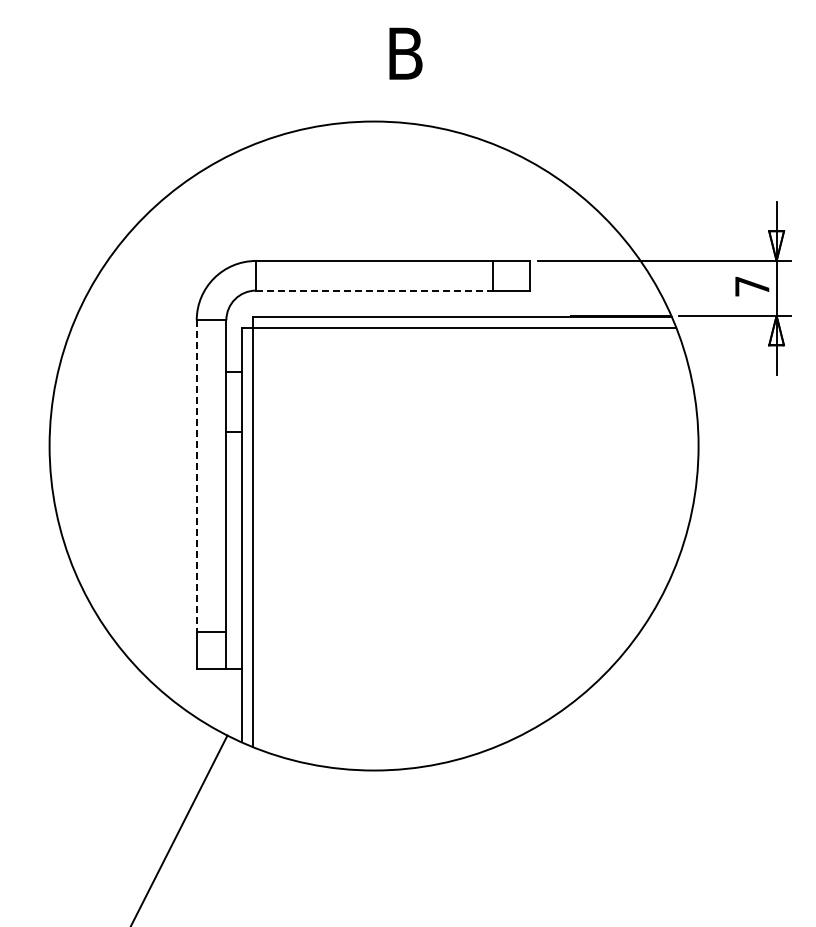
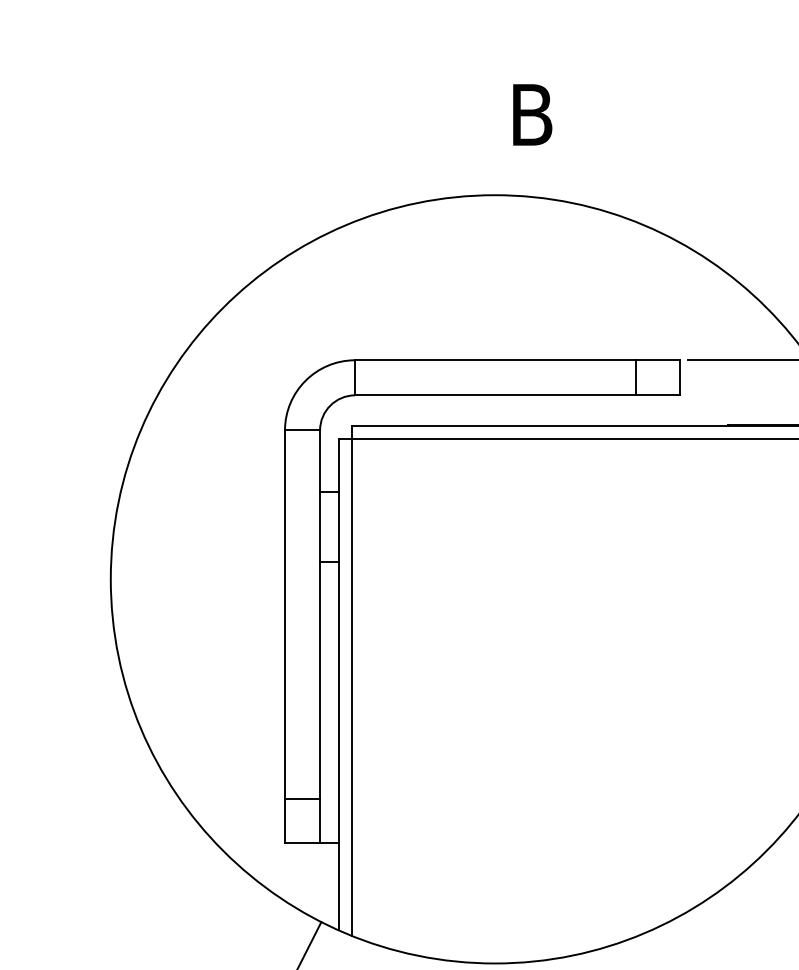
line: (374, 290) -> (495, 395), dashed -> solid
line: (196, 476) -> (284, 615), dashed -> solid

